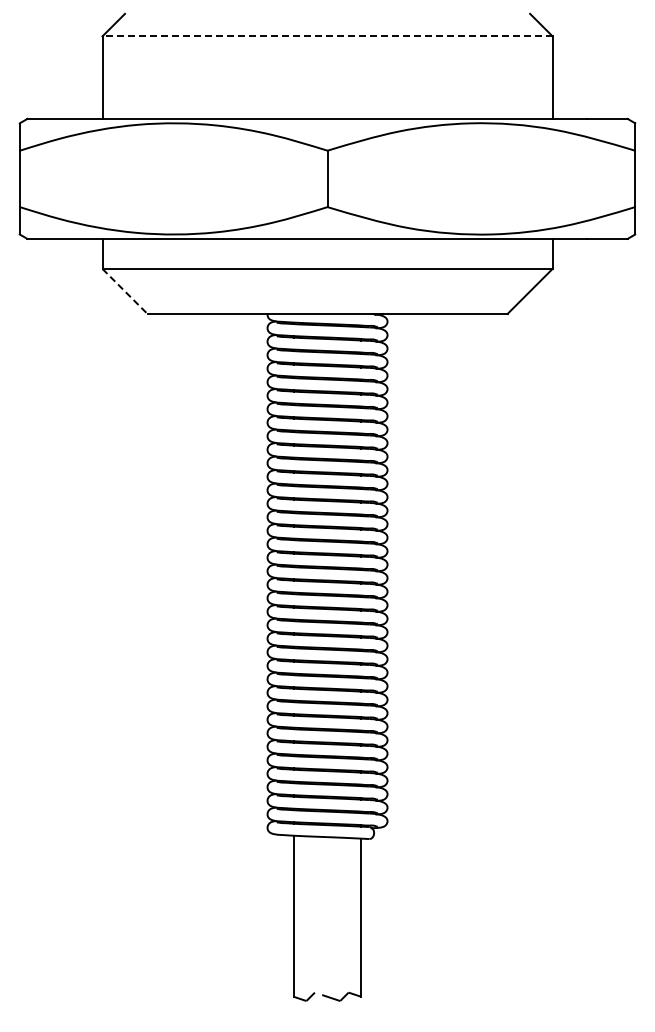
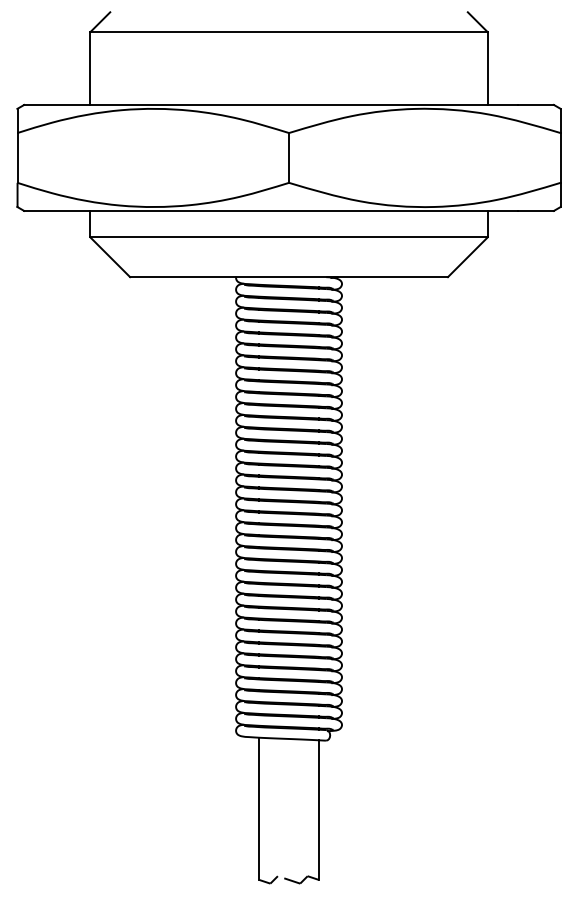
line: (327, 36) -> (289, 32), dashed -> solid
line: (125, 291) -> (110, 257), dashed -> solid

